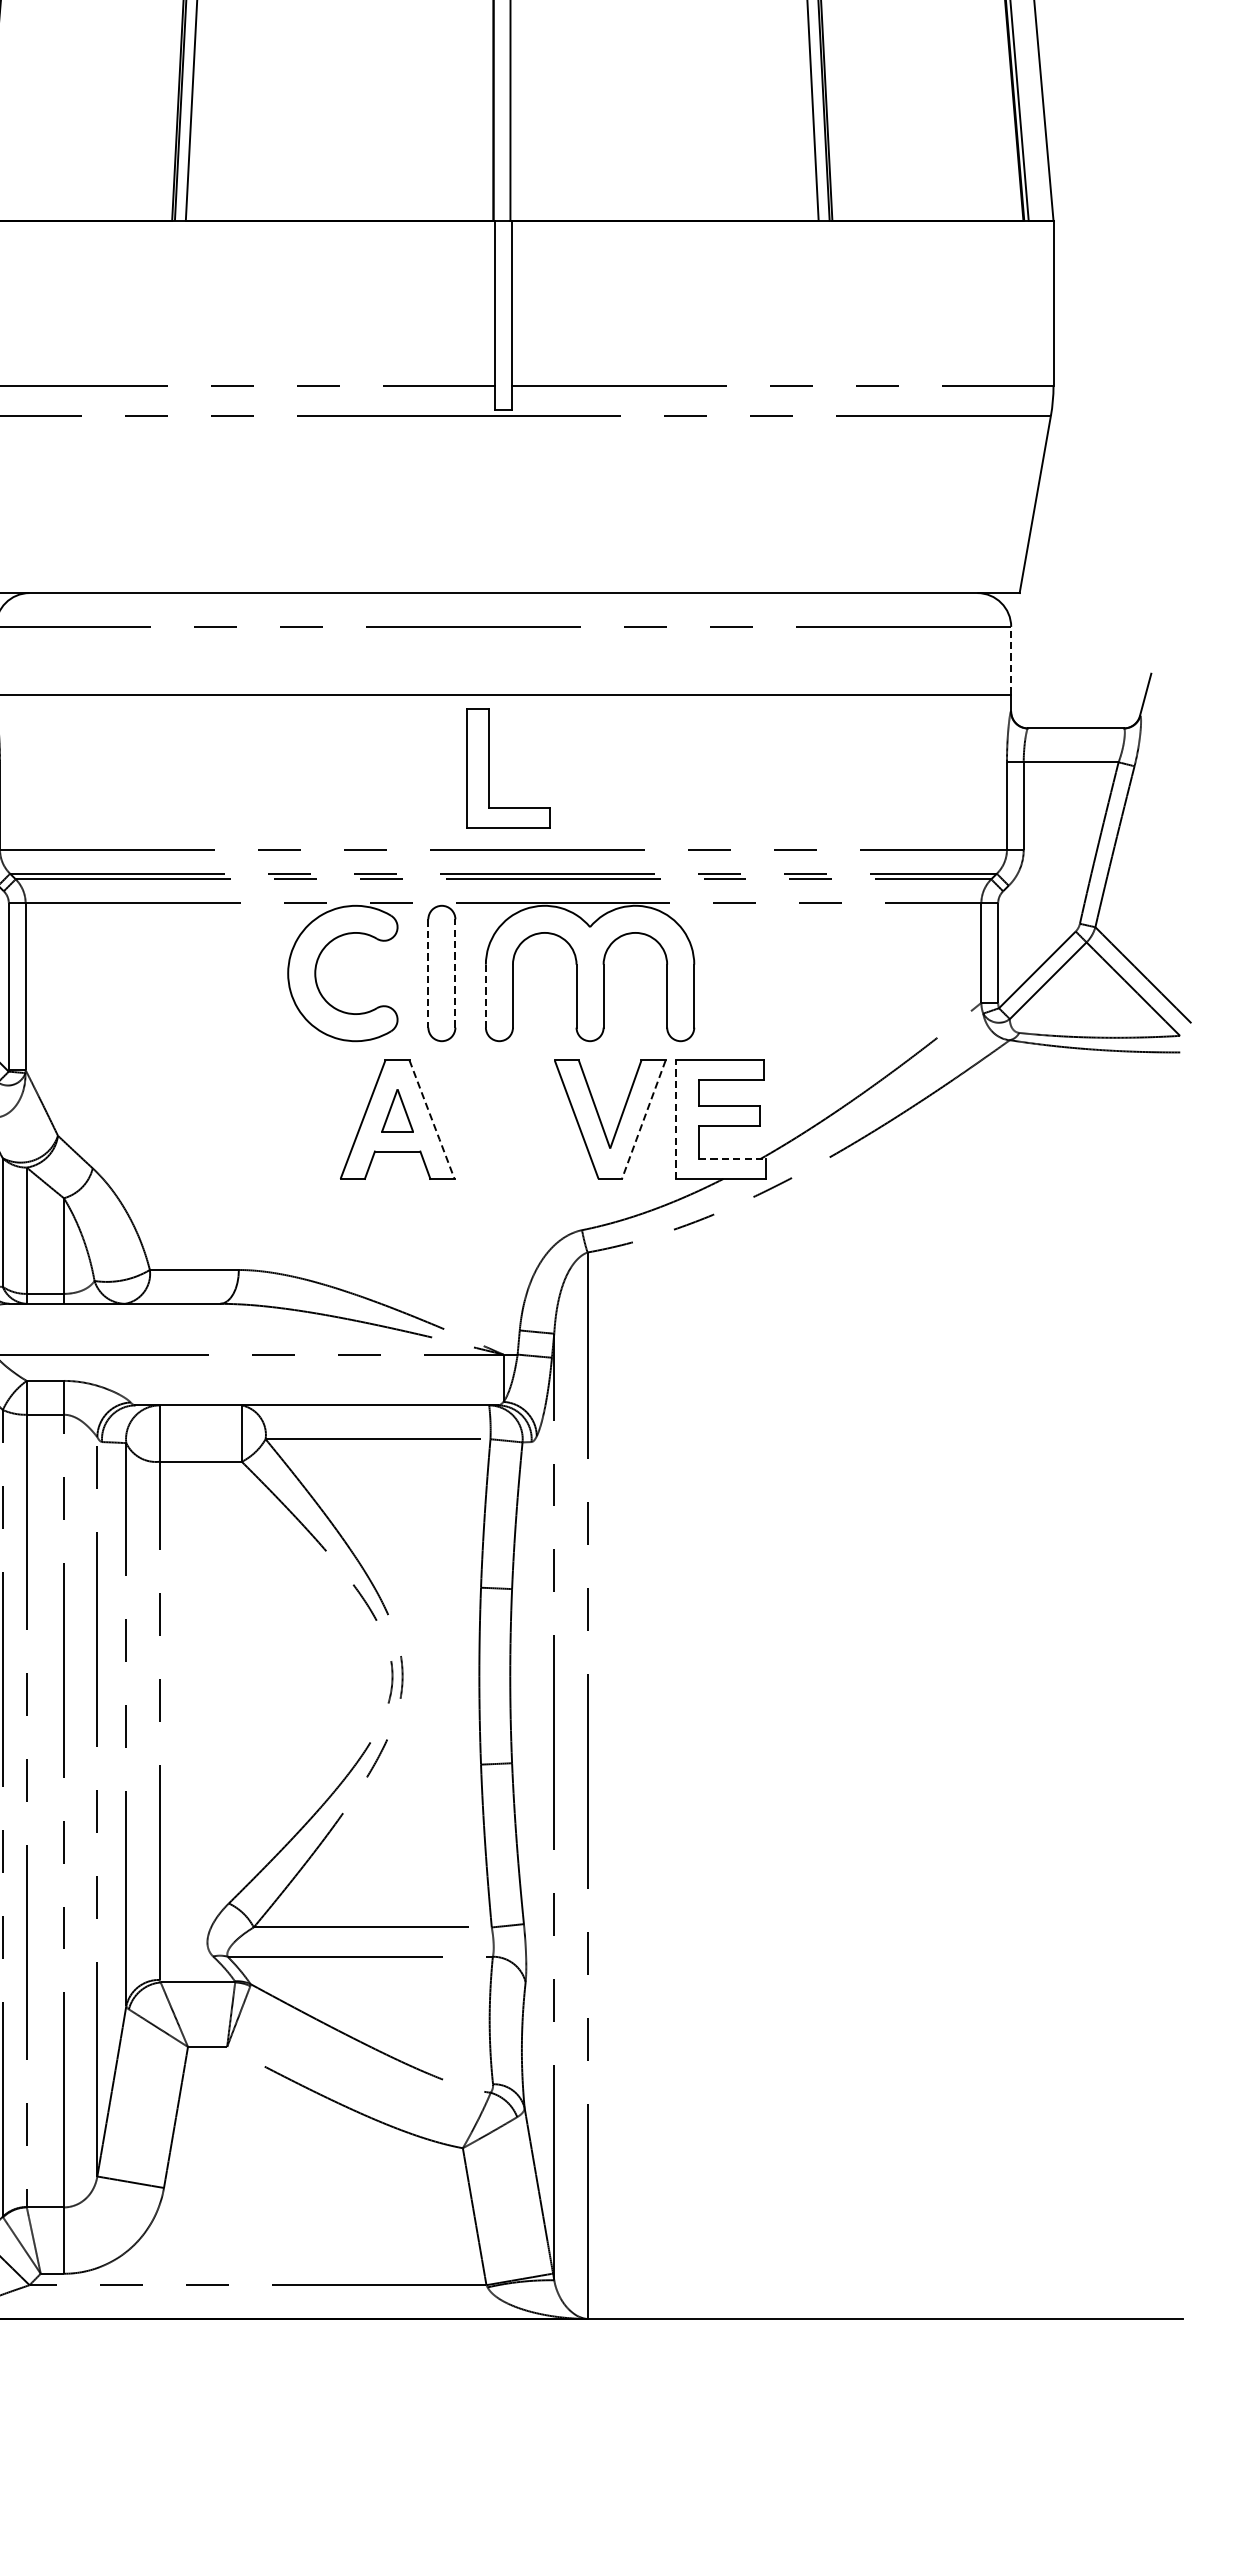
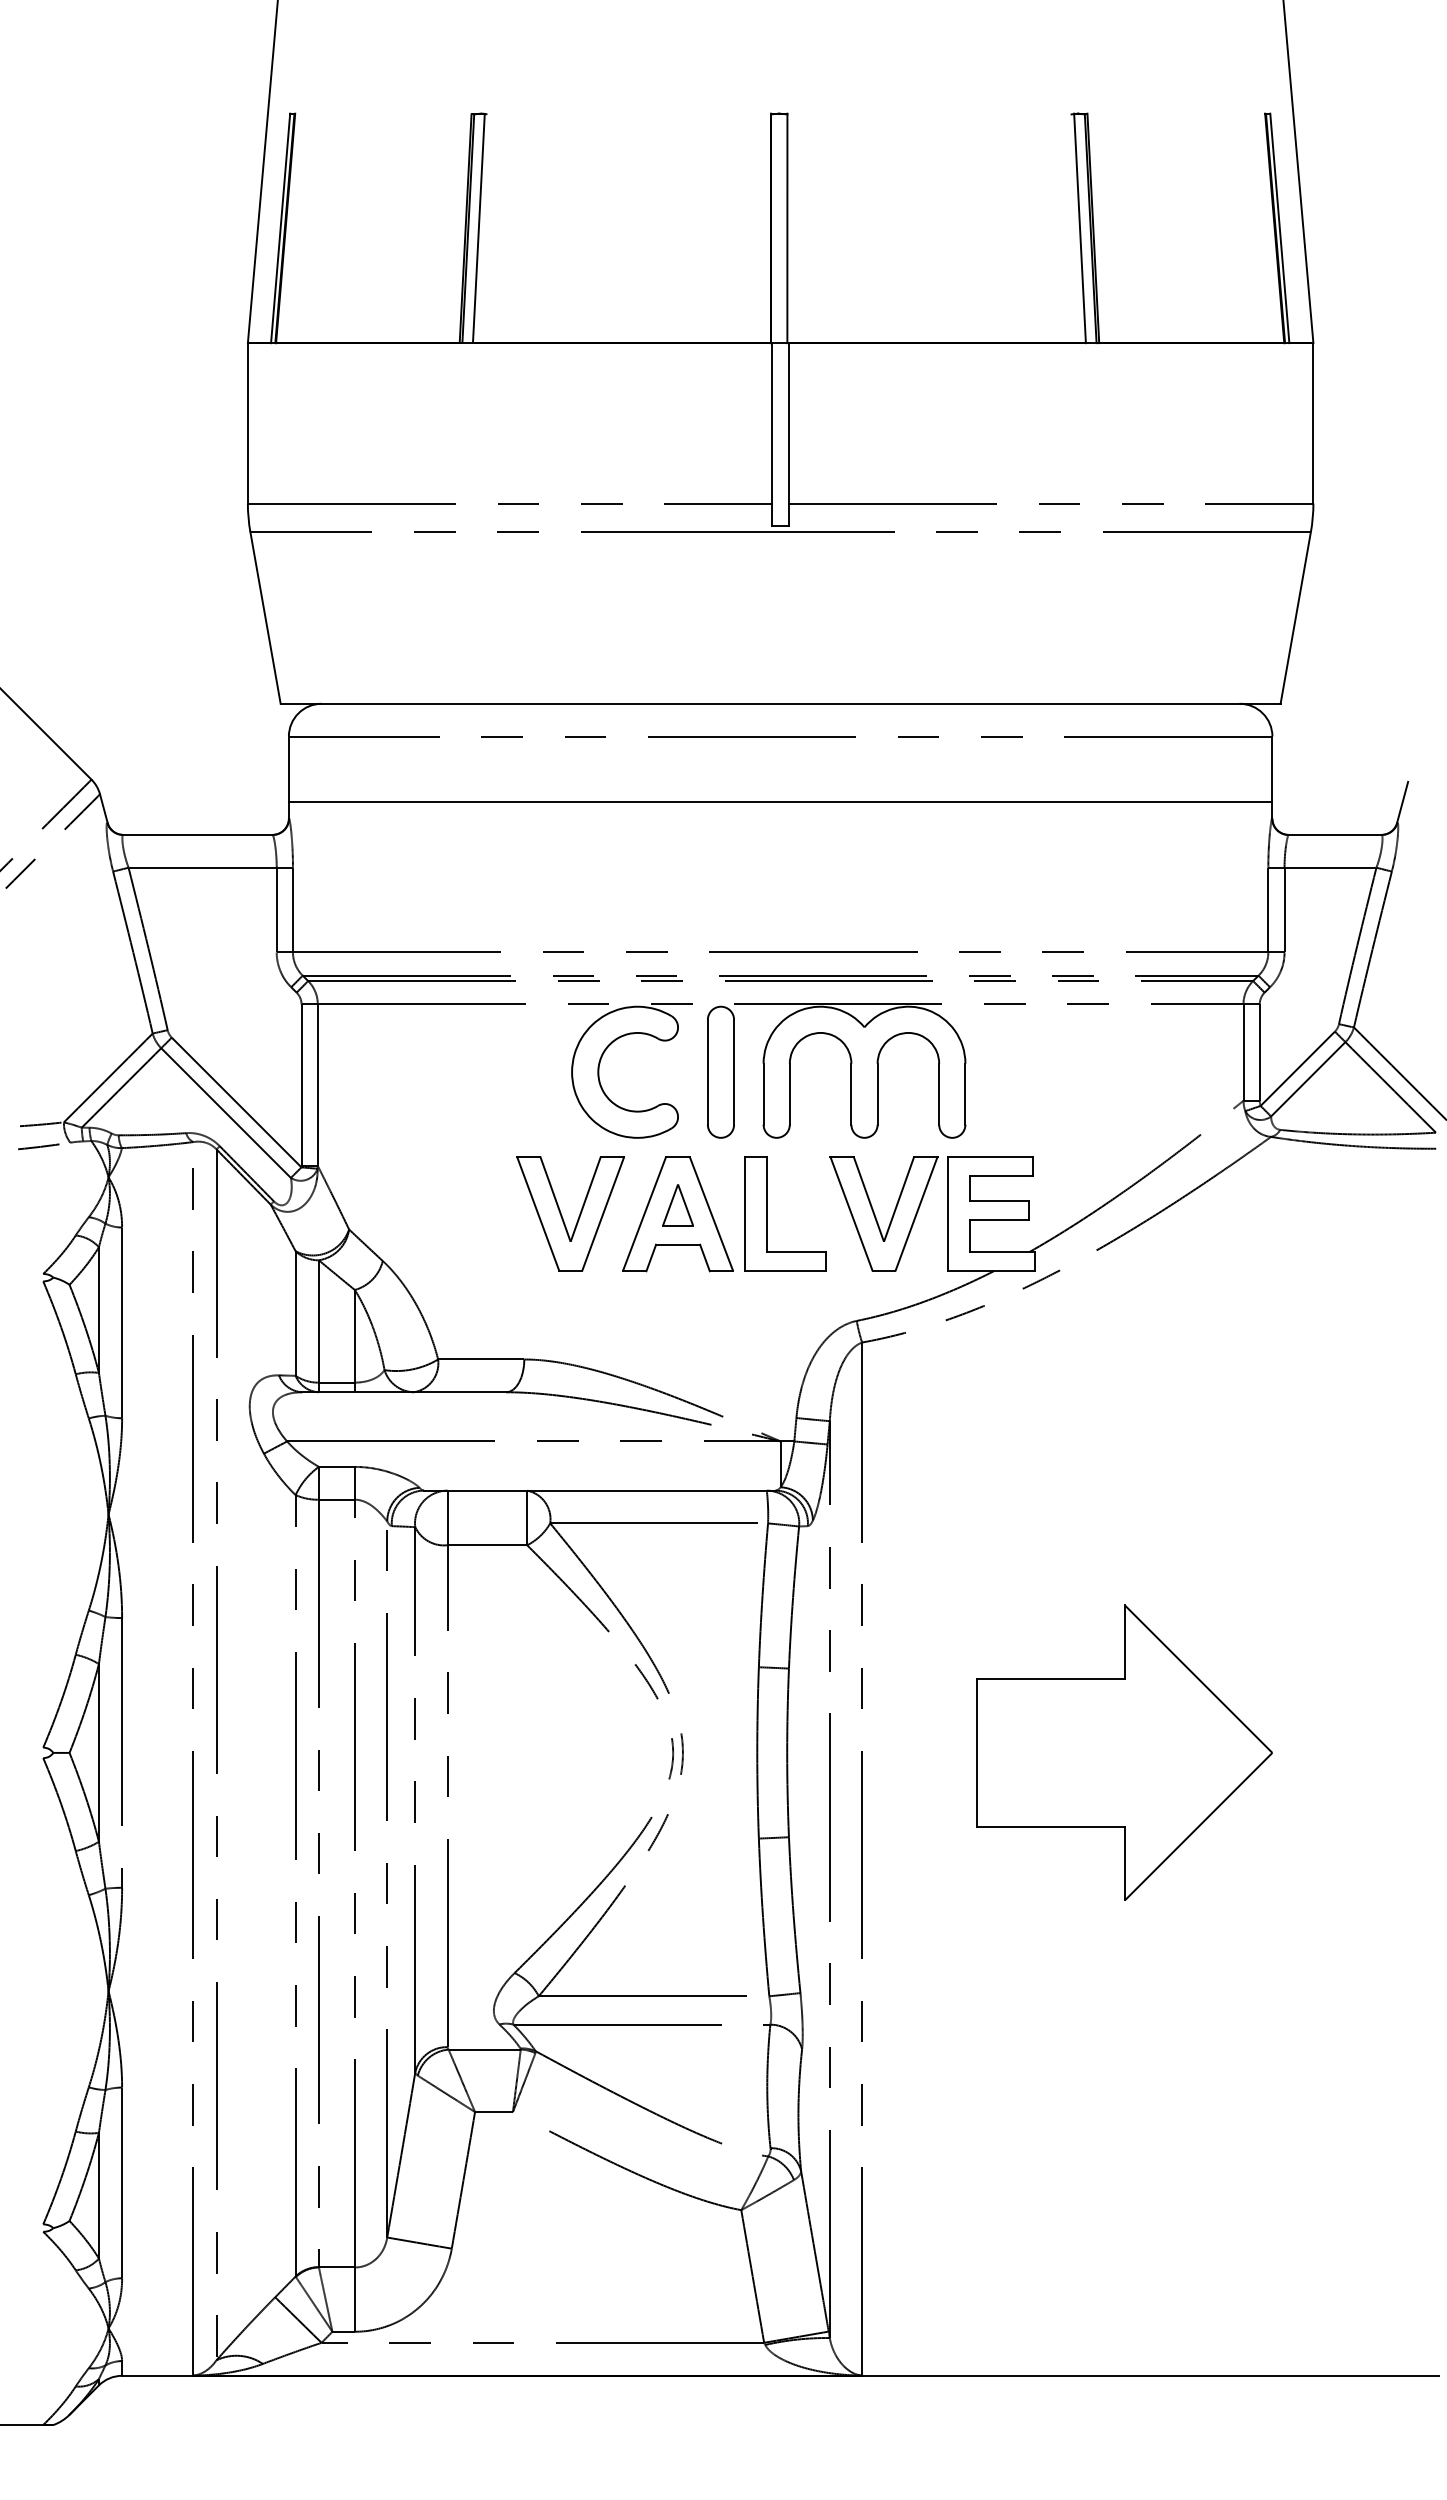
line: (1011, 660) -> (1272, 769), dashed -> solid
part: (489, 768) -> (767, 1213), moved
line: (455, 972) -> (734, 1071), dashed -> solid
line: (427, 973) -> (707, 1072), dashed -> solid
line: (485, 996) -> (763, 1094), dashed -> solid
line: (676, 1119) -> (948, 1213), dashed -> solid
line: (432, 1120) -> (711, 1214), dashed -> solid
line: (643, 1120) -> (916, 1214), dashed -> solid
part: (278, 1121) -> (562, 1215), added
line: (732, 1159) -> (1002, 1252), dashed -> solid
part: (858, 1675) -> (1124, 1752), added

